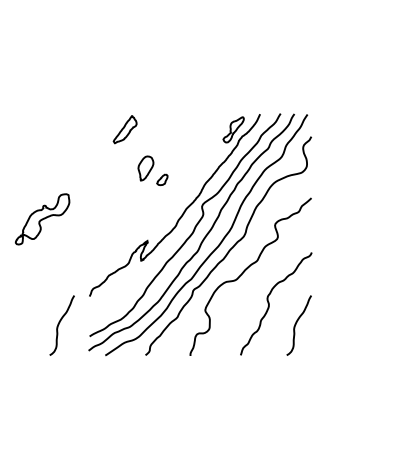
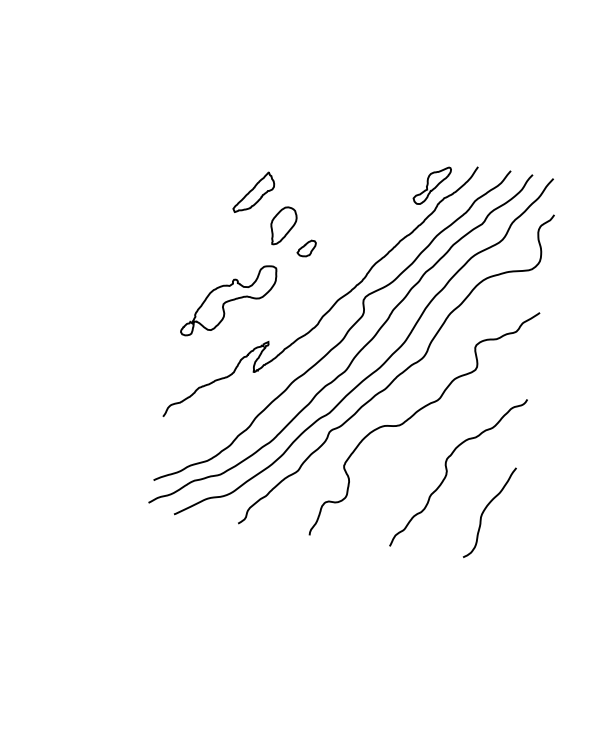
part: (124, 129) -> (253, 192), moved
part: (42, 219) -> (229, 301), moved
curve: (59, 324) -> (108, 454), removed

